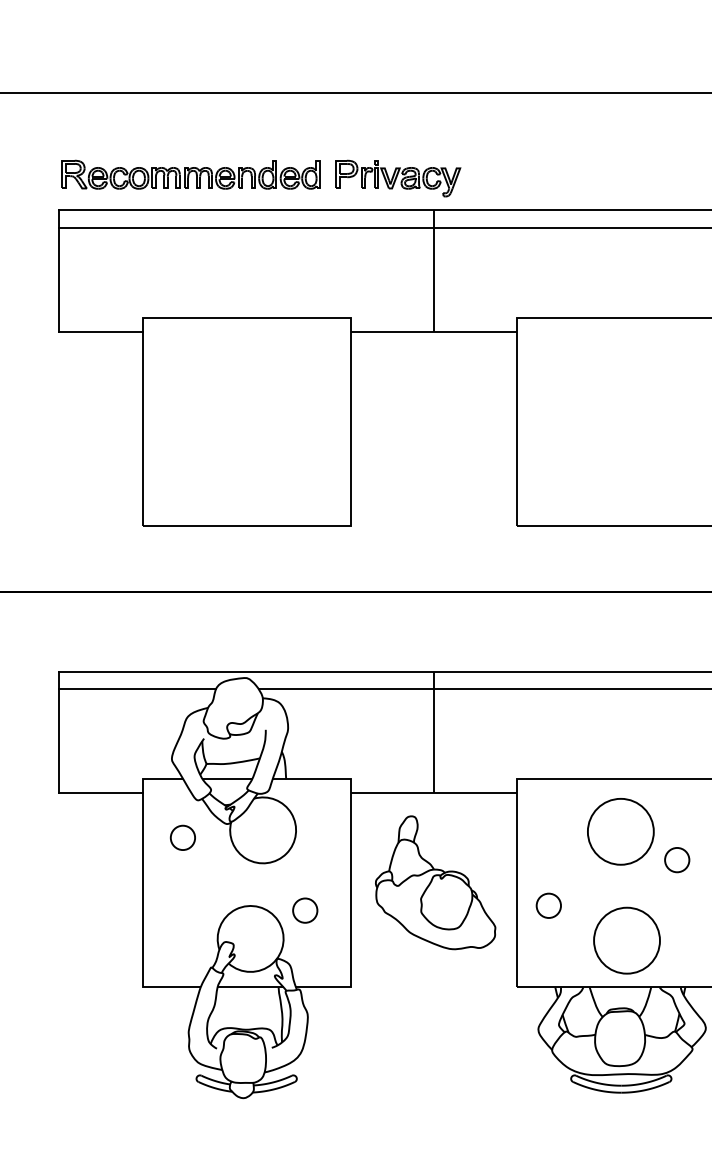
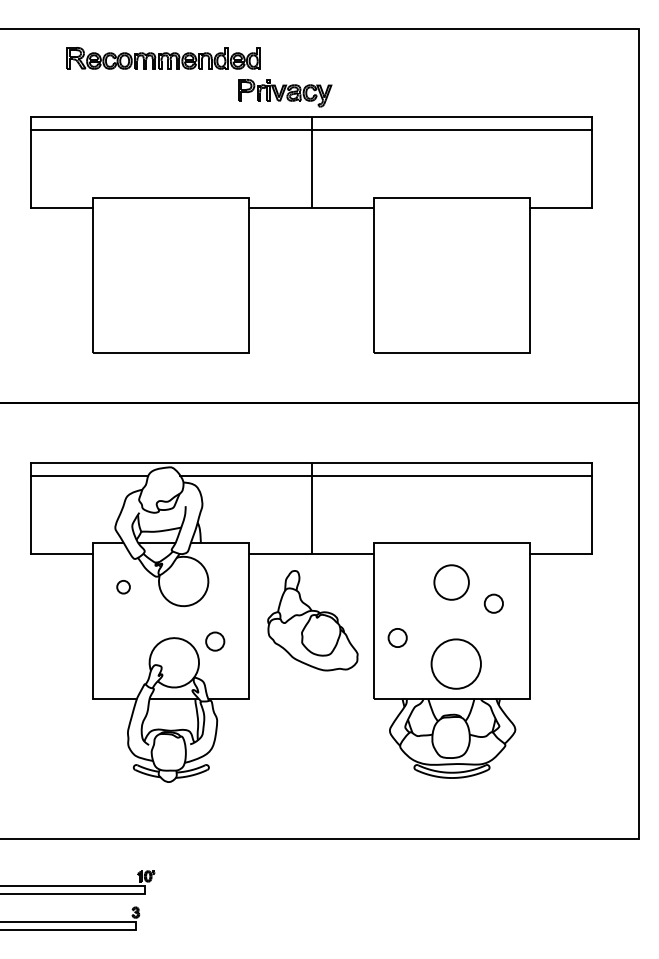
part: (190, 174) -> (163, 58), moved
circle: (620, 831) -> (451, 582), size x0.7
circle: (182, 838) -> (123, 587), size x0.7

